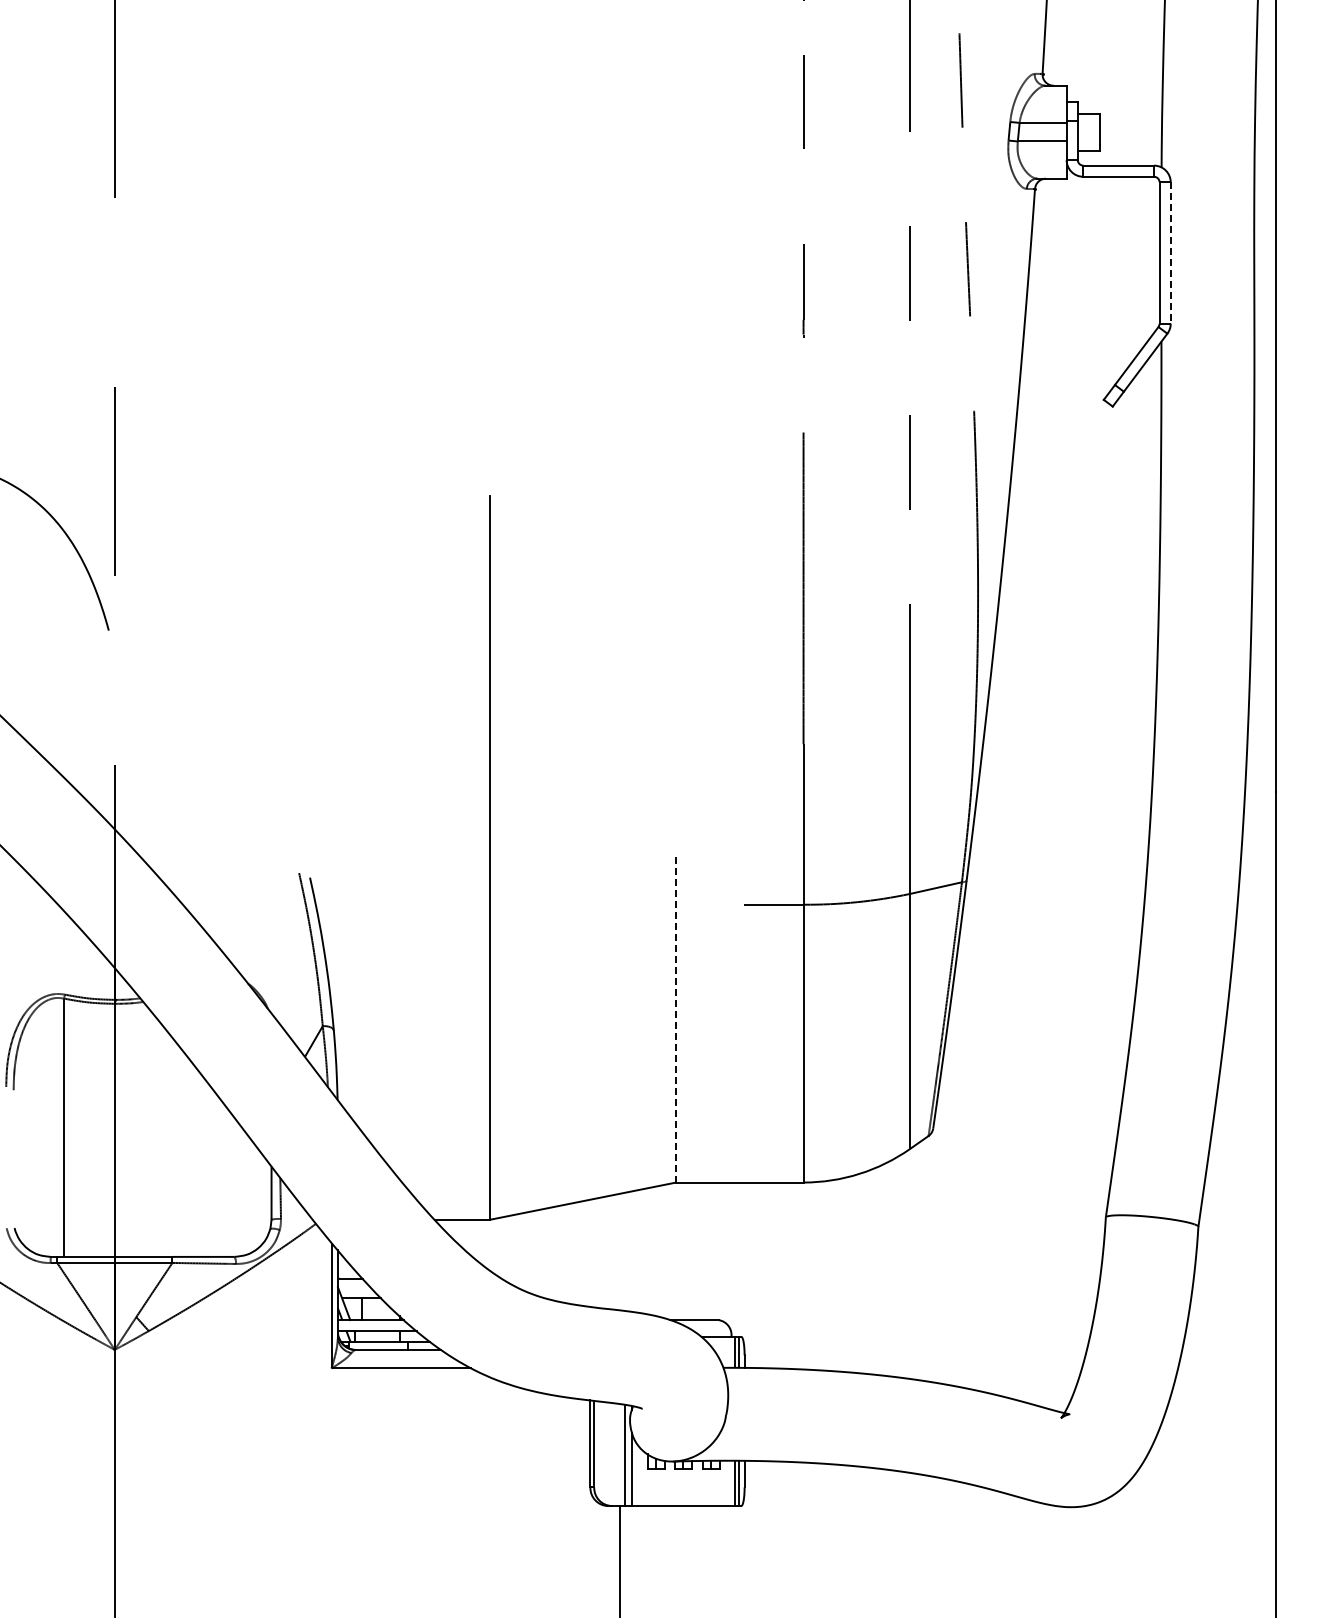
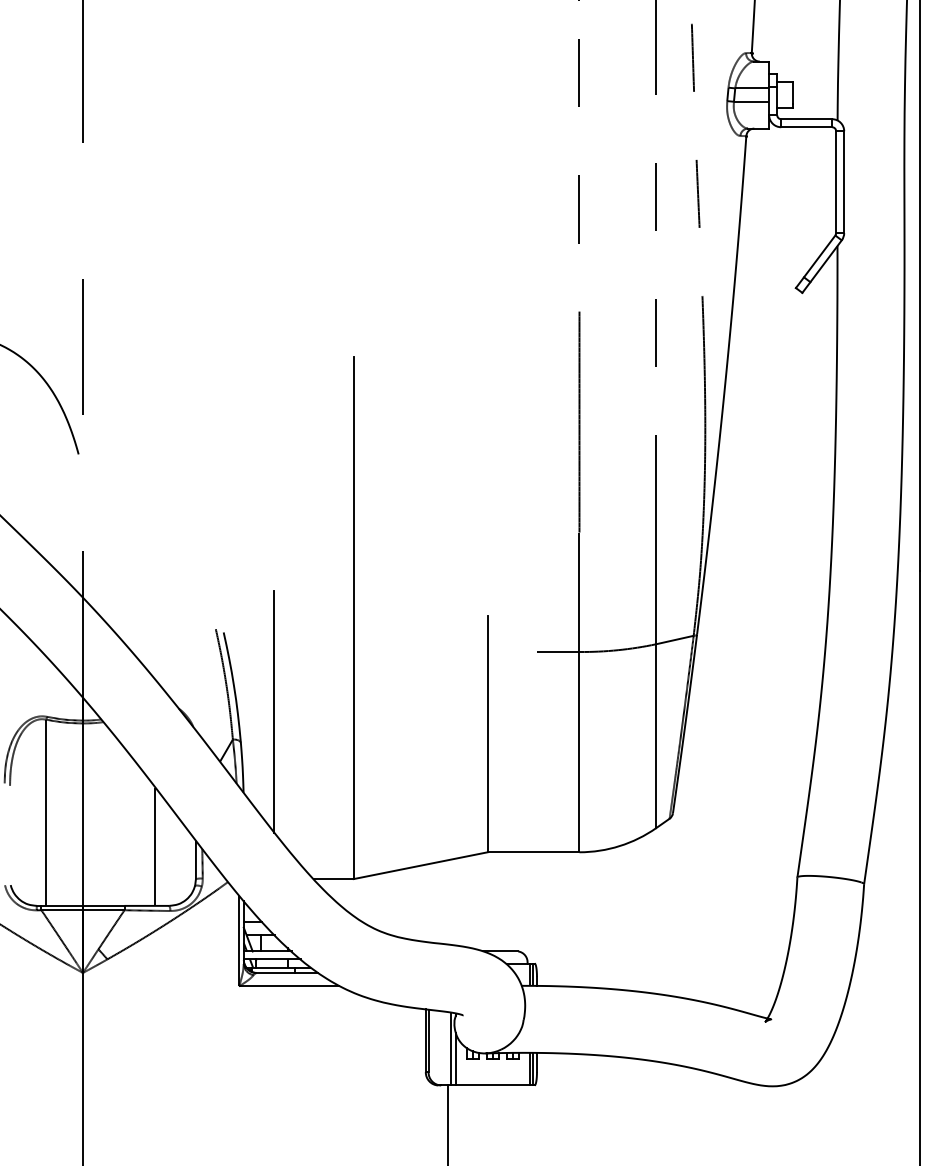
line: (1170, 253) -> (844, 182), dashed -> solid
line: (380, 987) -> (274, 711), added
line: (676, 1018) -> (487, 734), dashed -> solid
line: (215, 1174) -> (155, 846), added

